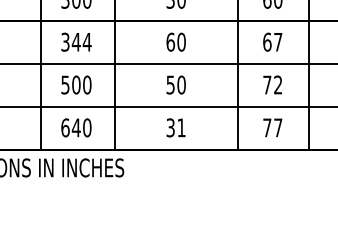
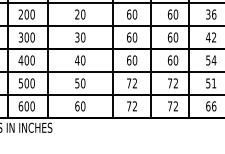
text: (75, 42) -> (26, 60), 344 -> 400
text: (170, 42) -> (77, 60), 60 -> 40
text: (277, 42) -> (134, 60), 67 -> 60
text: (75, 128) -> (26, 106), 640 -> 600
text: (176, 128) -> (80, 106), 31 -> 60
text: (277, 128) -> (134, 106), 77 -> 72

